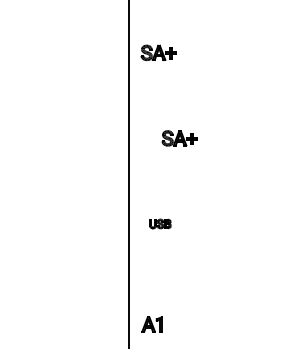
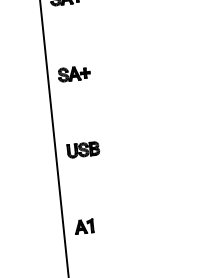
part: (179, 138) -> (73, 74), moved
part: (160, 223) -> (83, 149), size x1.67
part: (151, 324) -> (83, 226), moved

